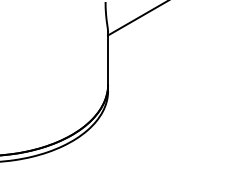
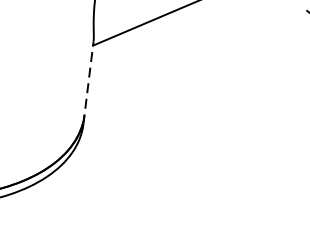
line: (108, 61) -> (89, 82), solid -> dashed

